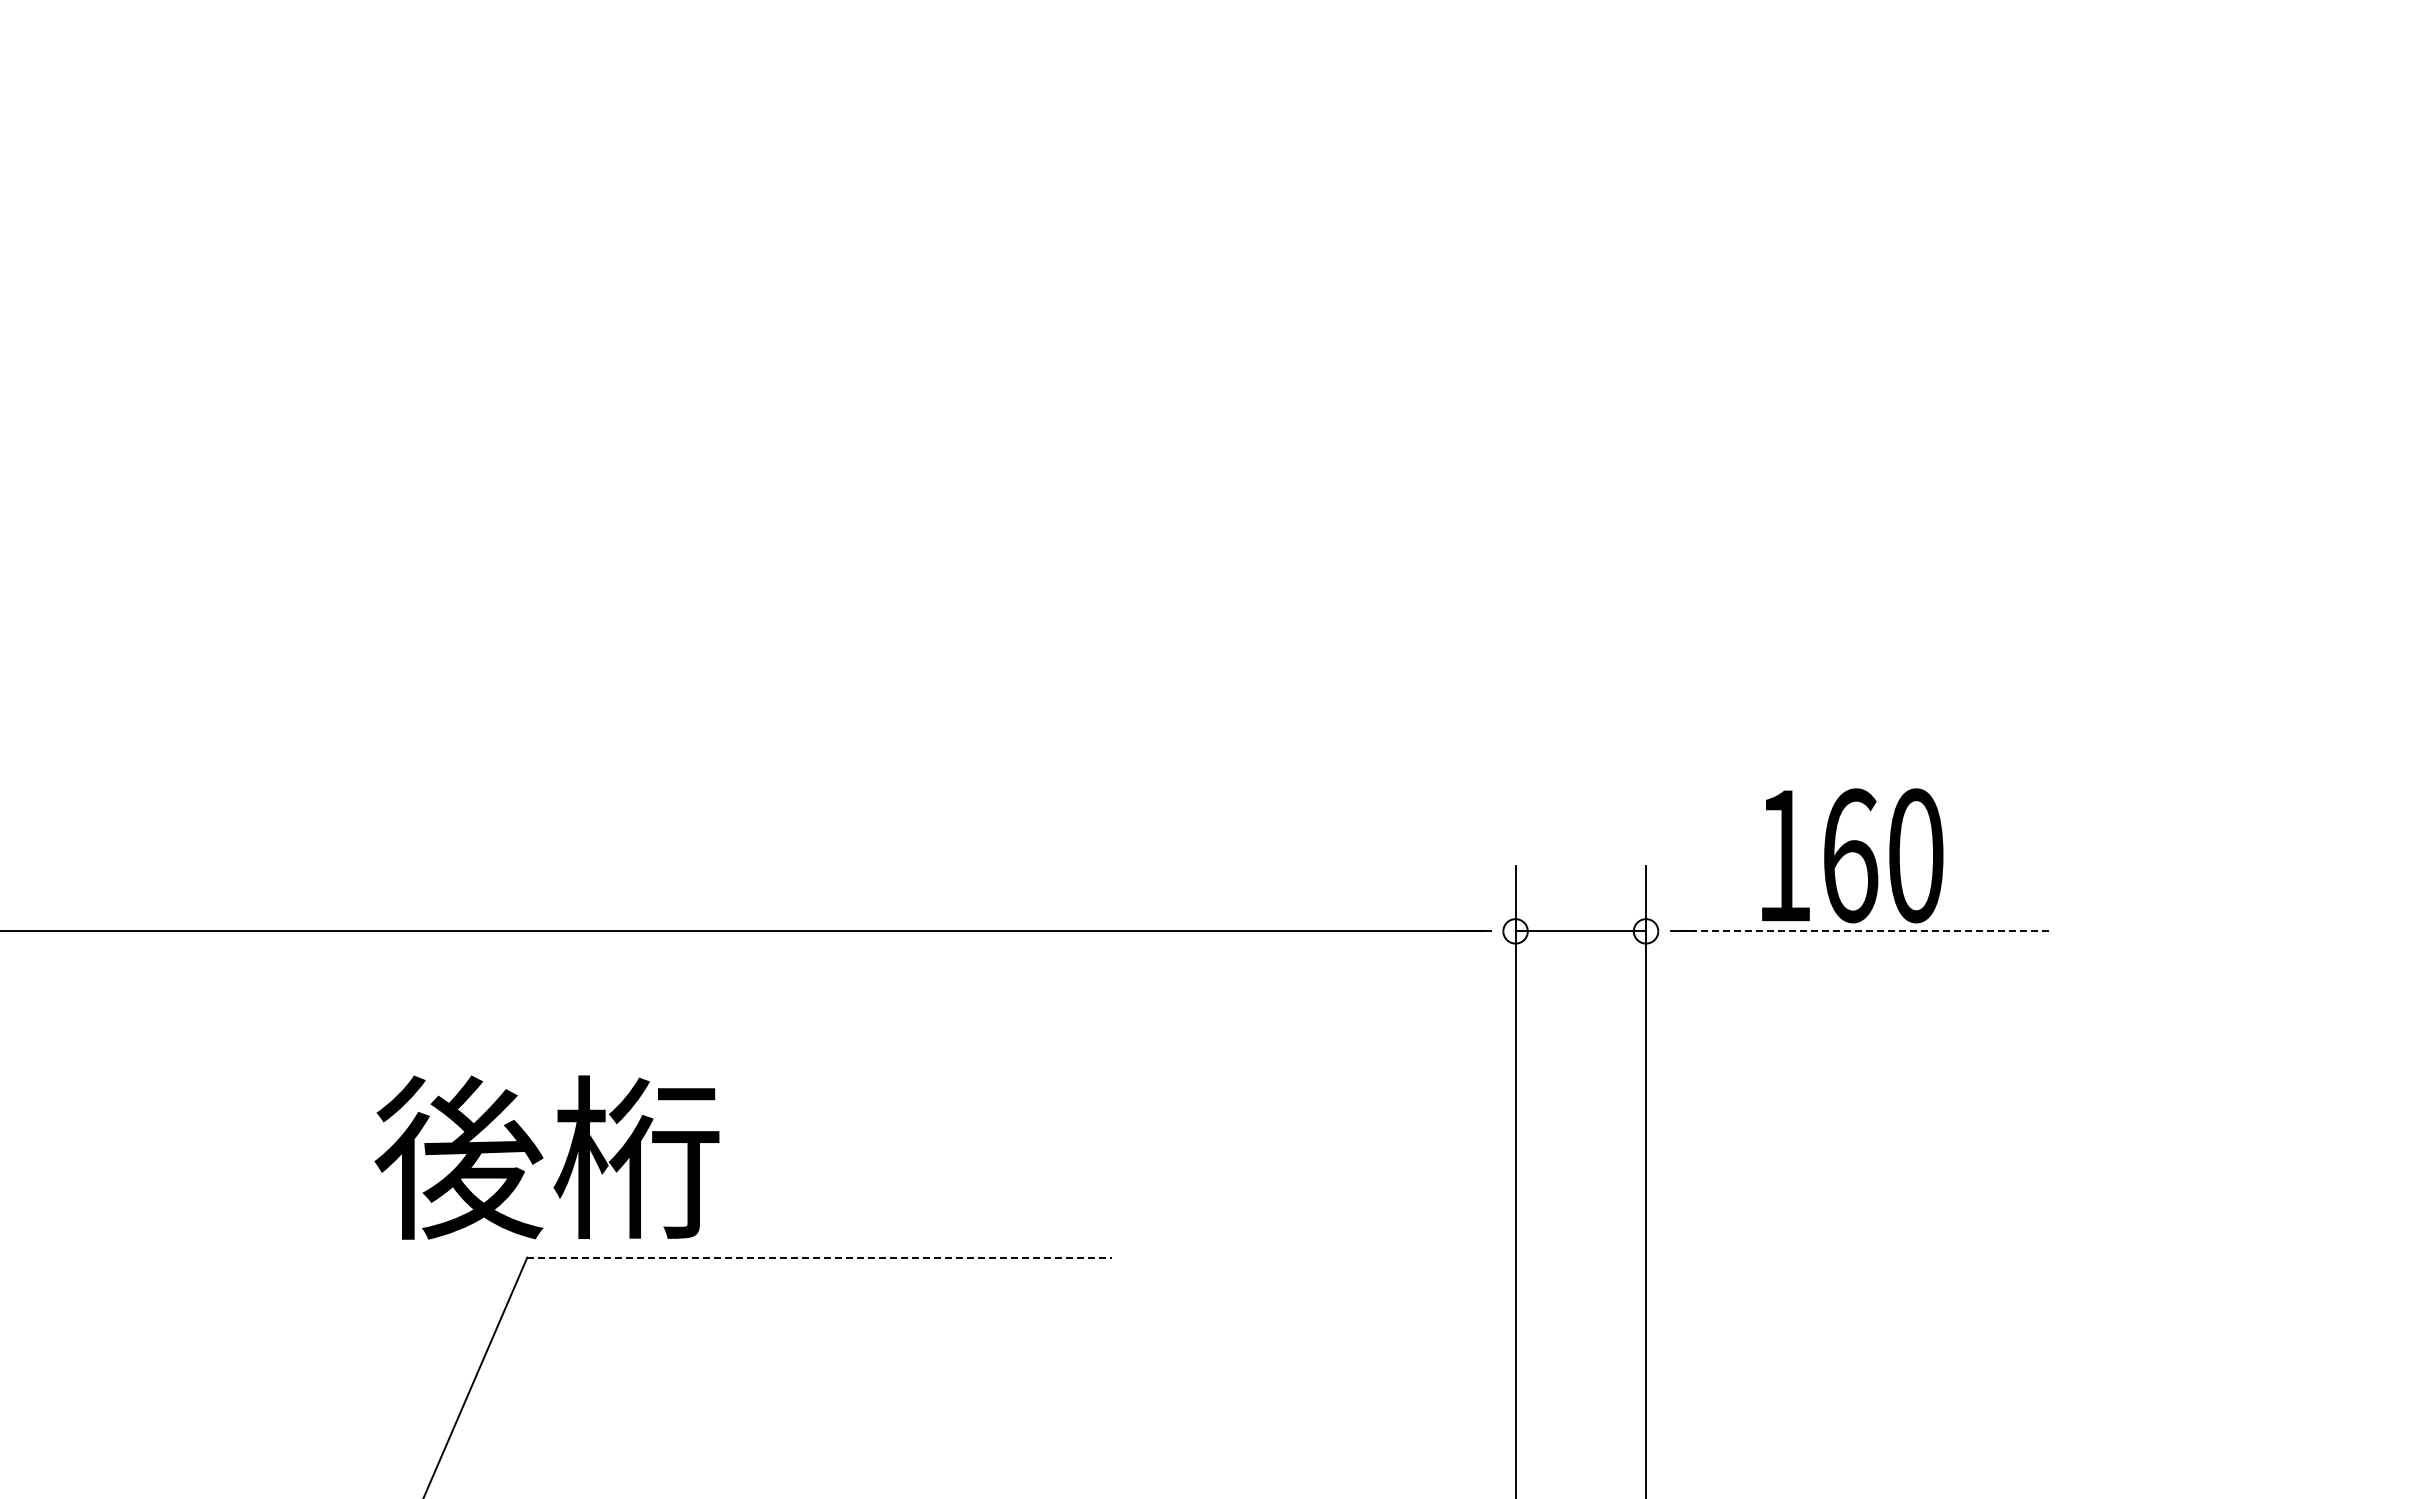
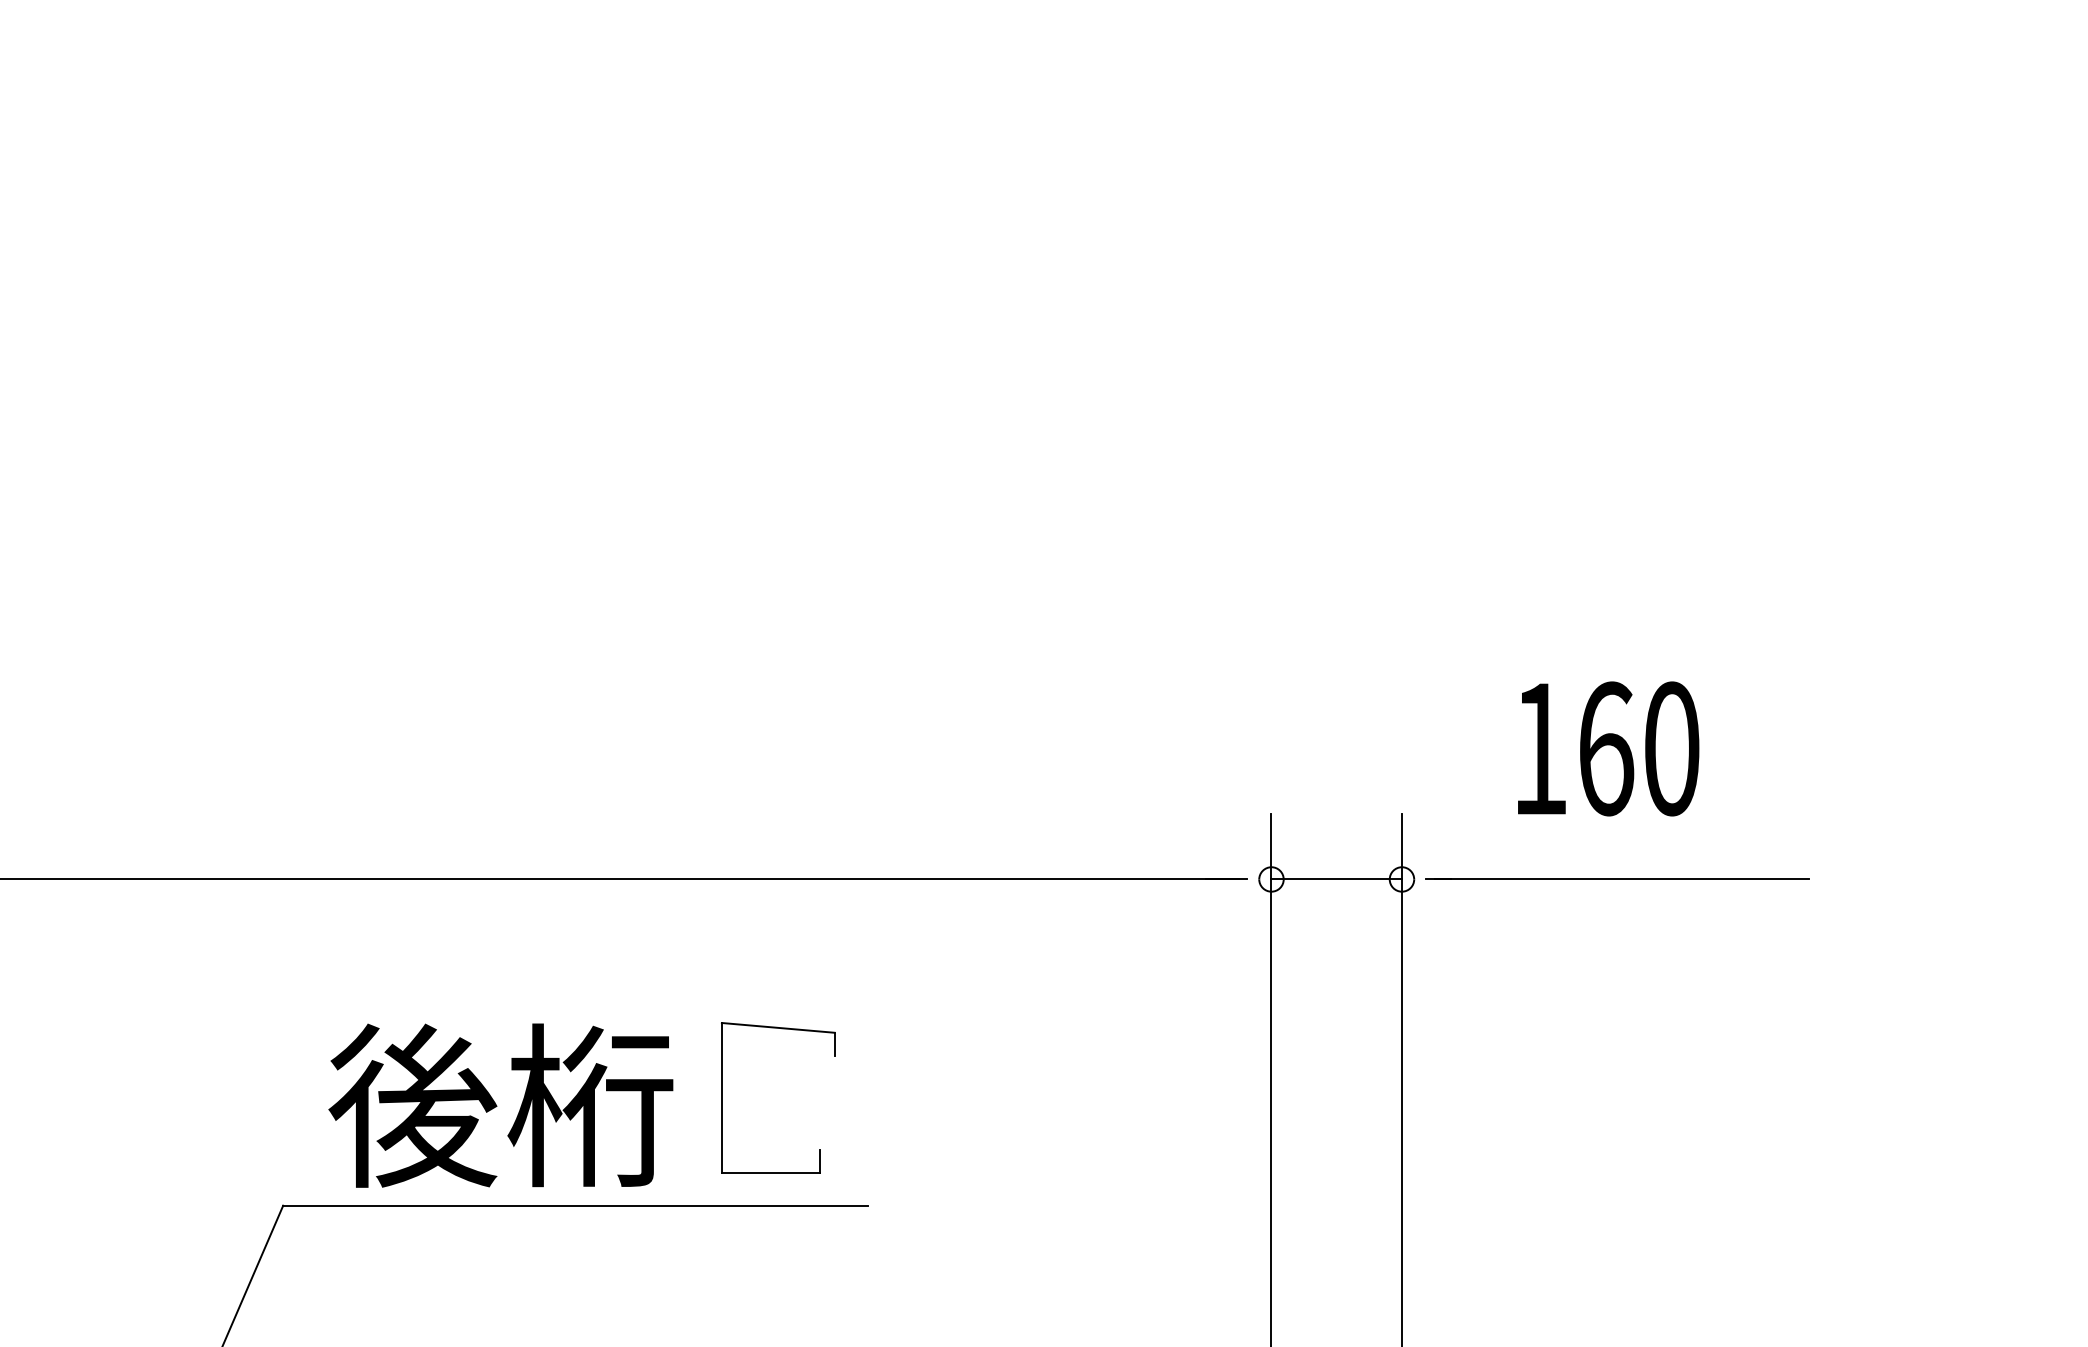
text: (1852, 855) -> (1608, 748), moved
line: (1866, 931) -> (1622, 879), dashed -> solid
part: (966, 1149) -> (722, 1097), added
text: (546, 1157) -> (500, 1105), moved
line: (819, 1257) -> (575, 1205), dashed -> solid

